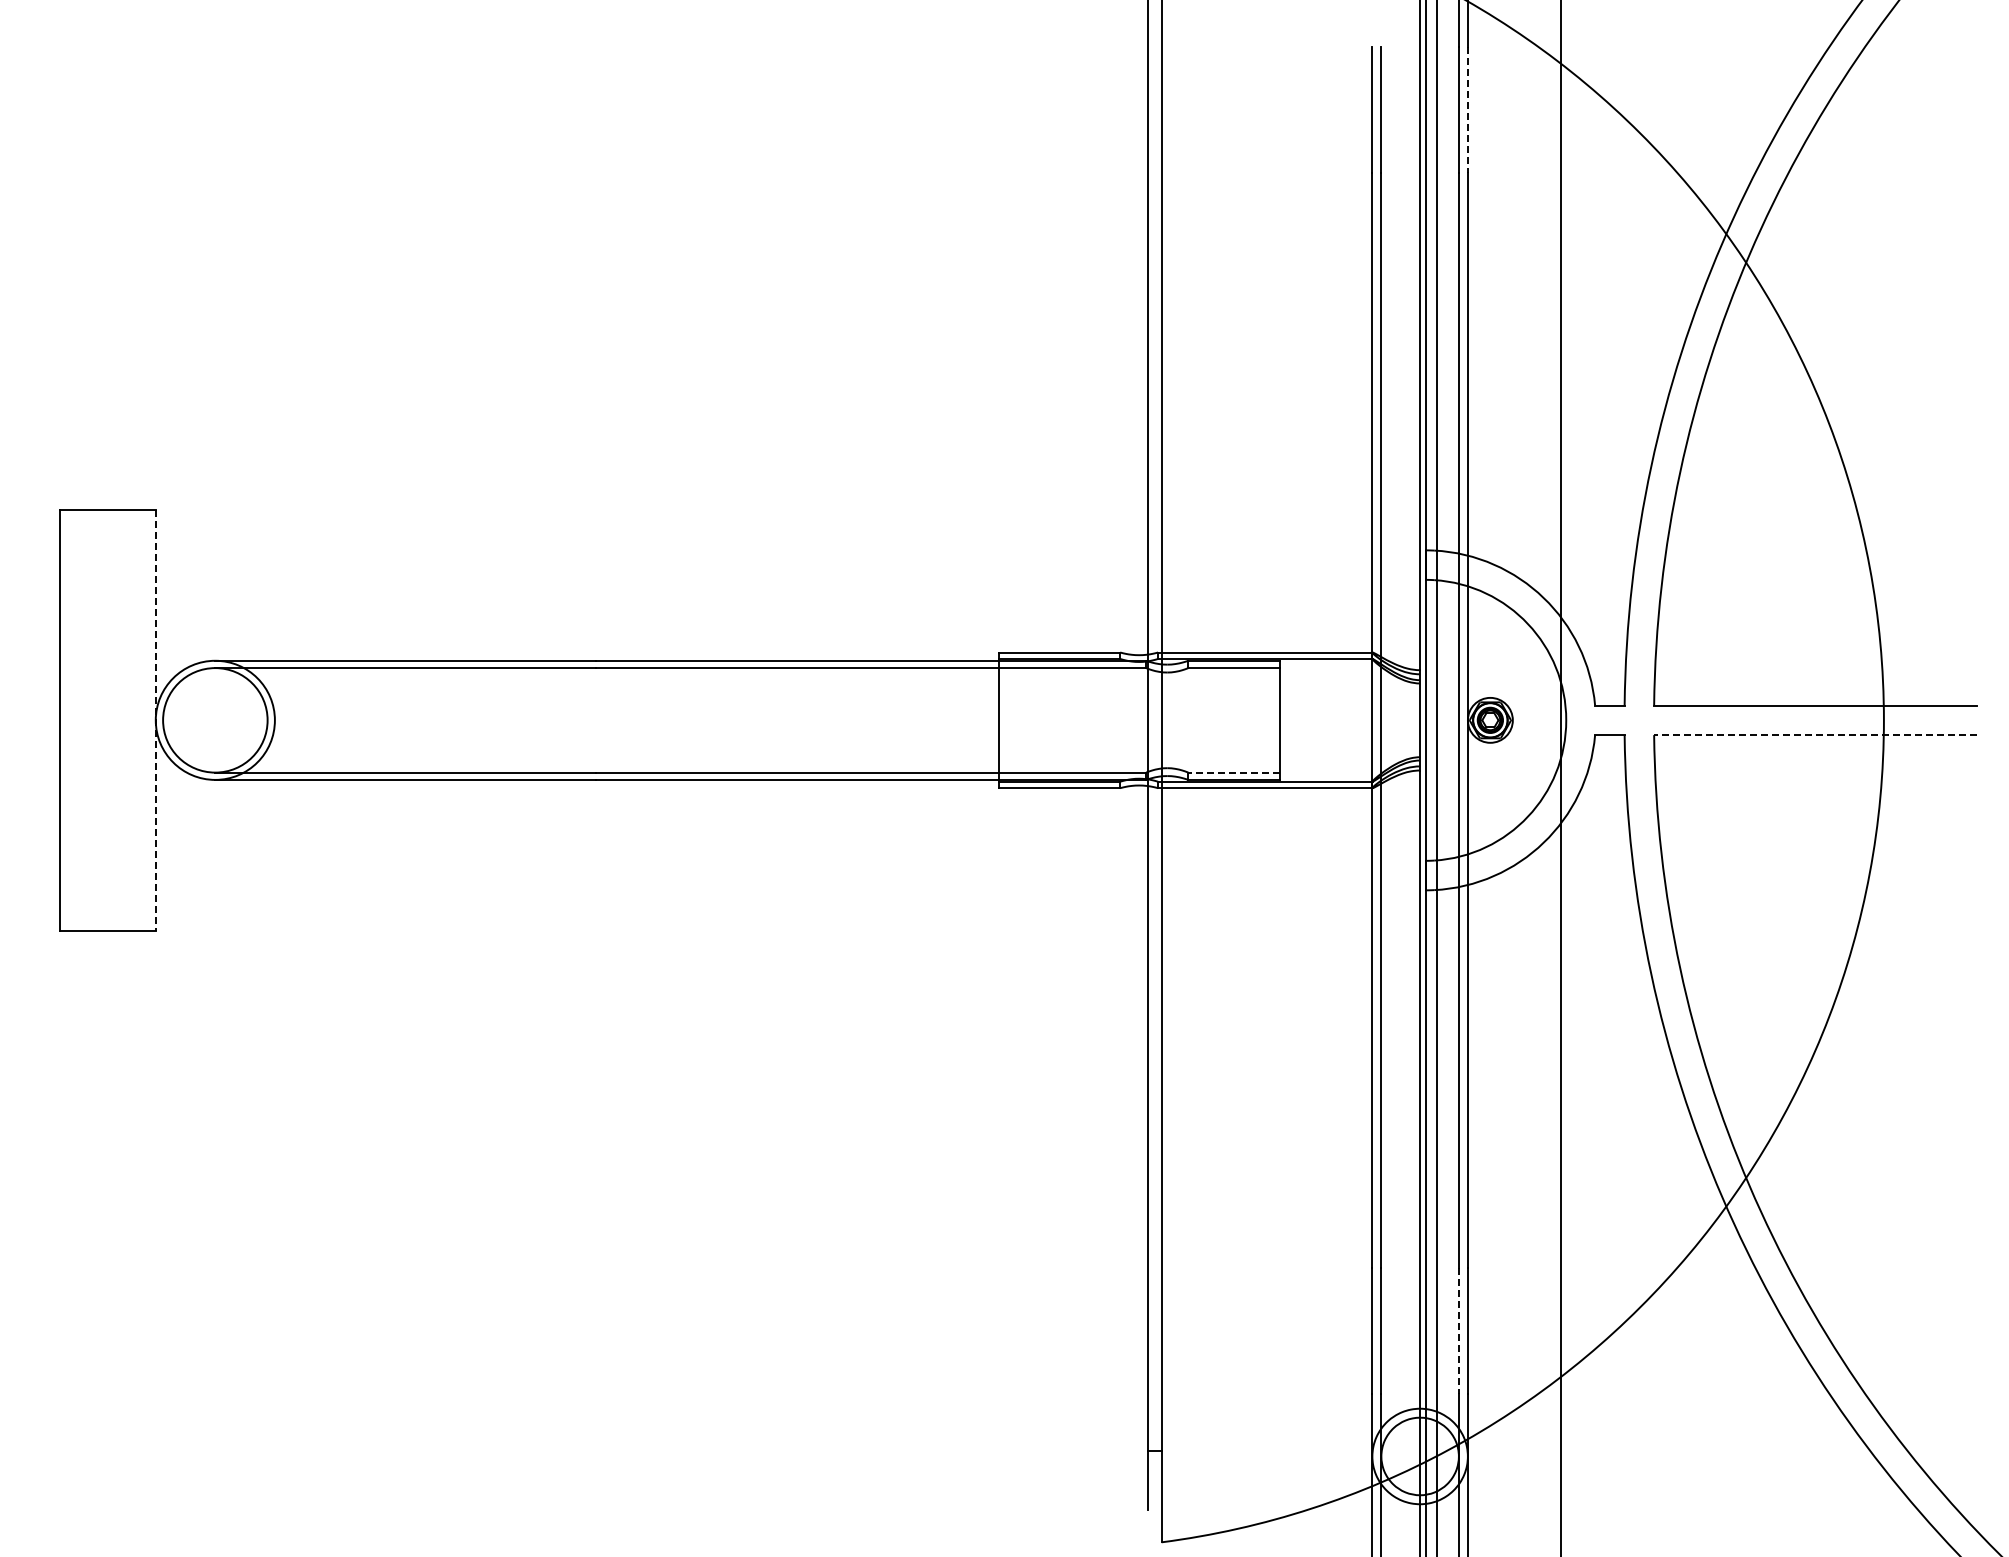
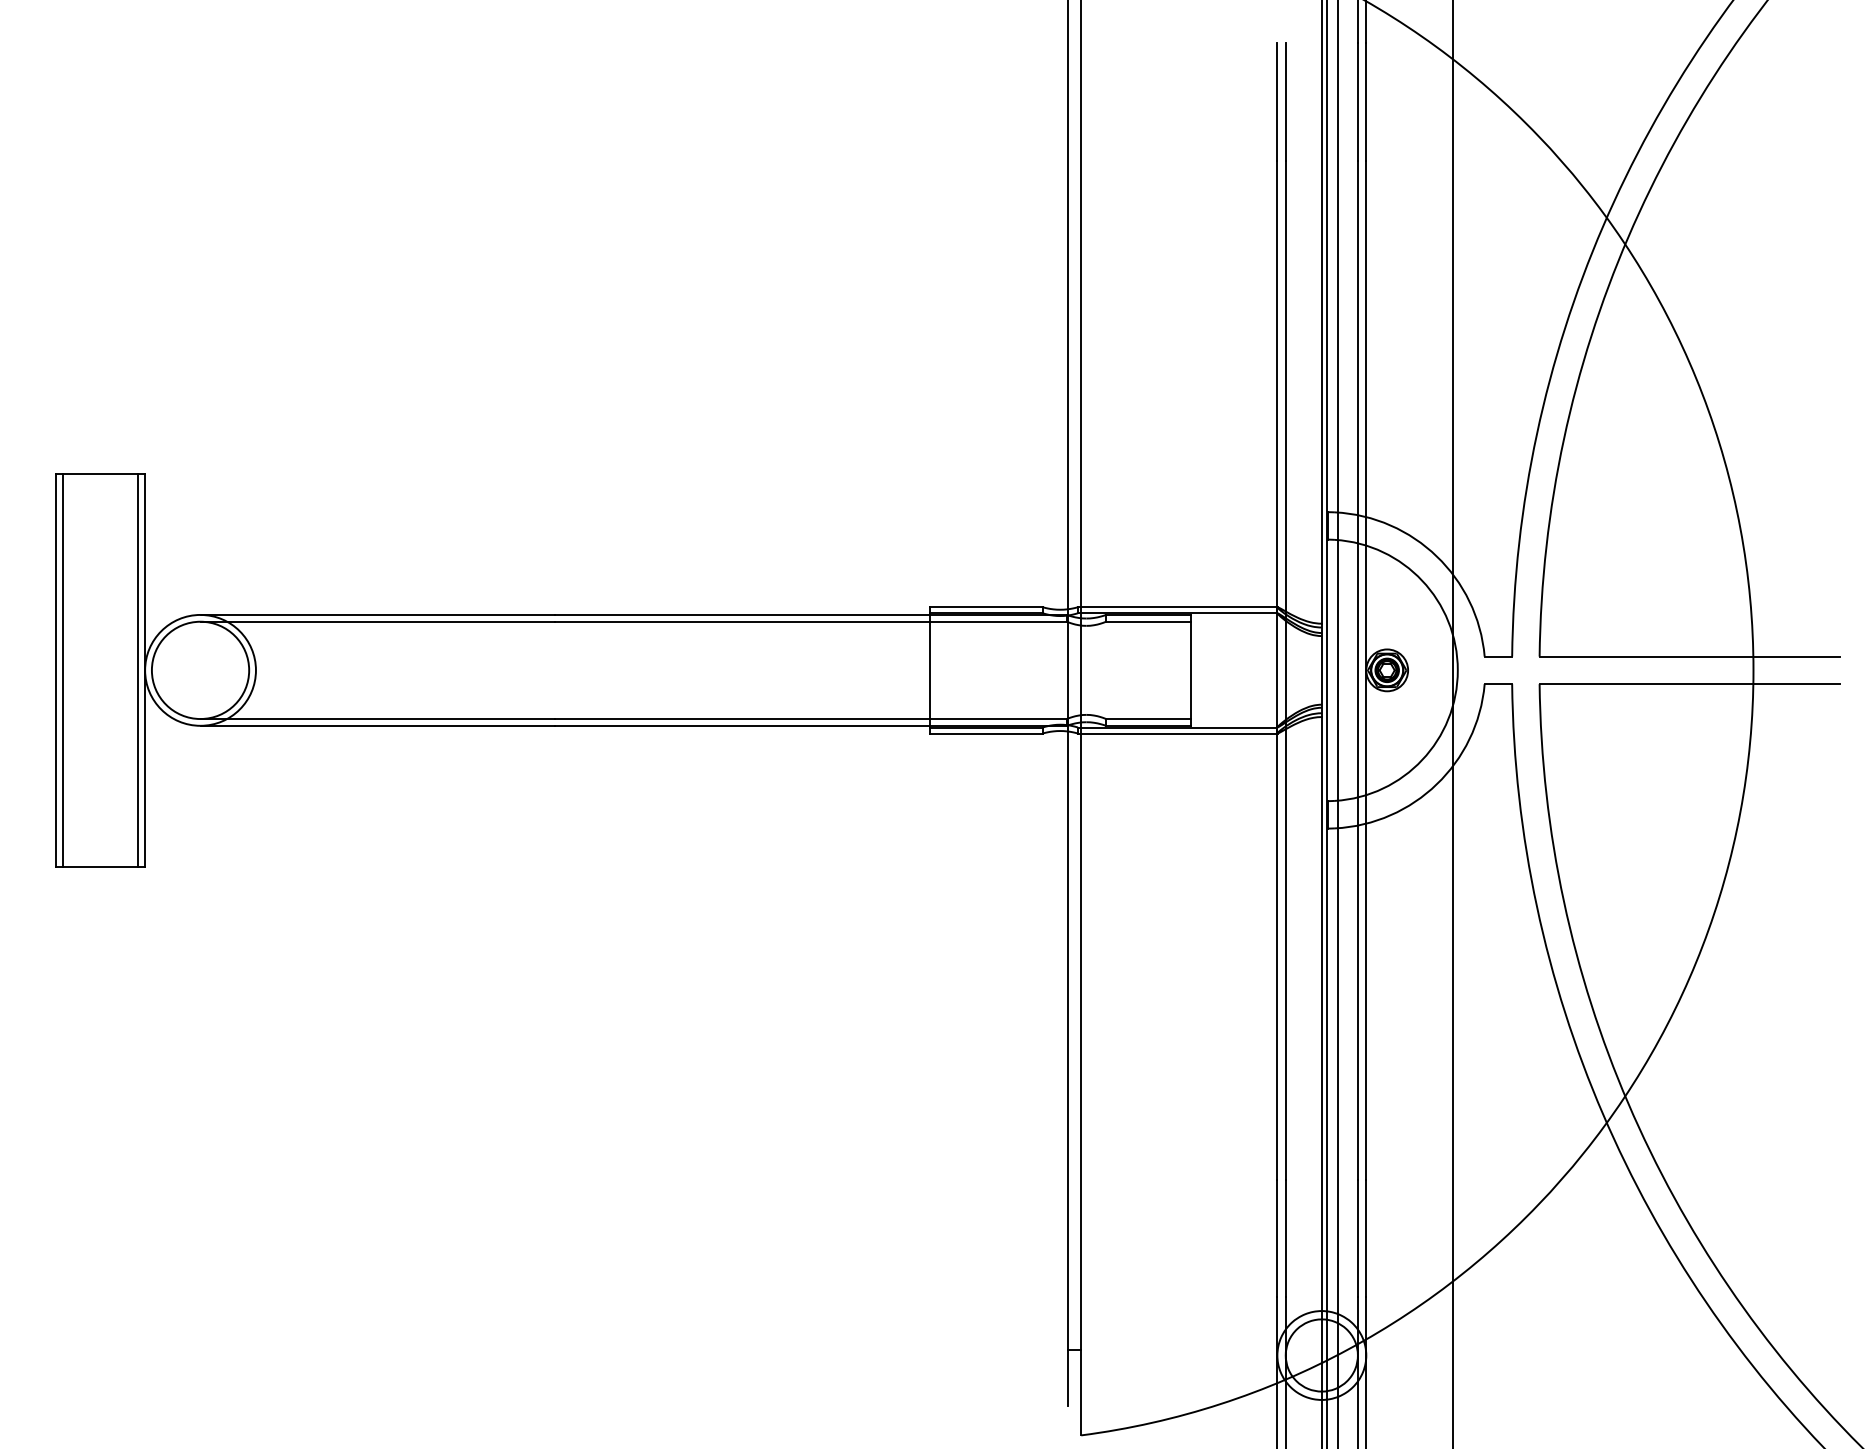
line: (1467, 110) -> (1365, 102), dashed -> solid
line: (67, 720) -> (62, 670), added
line: (148, 720) -> (138, 670), added
line: (155, 720) -> (144, 670), dashed -> solid
line: (1814, 735) -> (1688, 684), dashed -> solid
line: (1234, 772) -> (1149, 718), dashed -> solid
line: (1458, 1331) -> (1357, 1239), dashed -> solid

